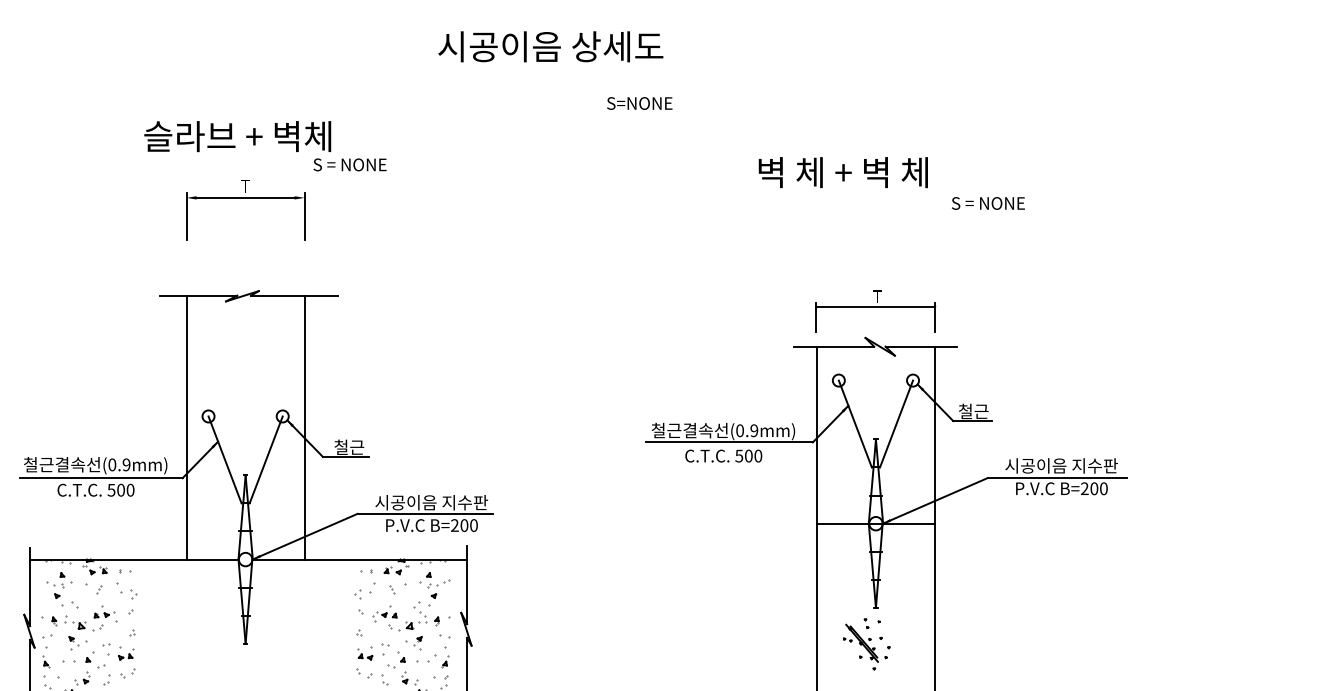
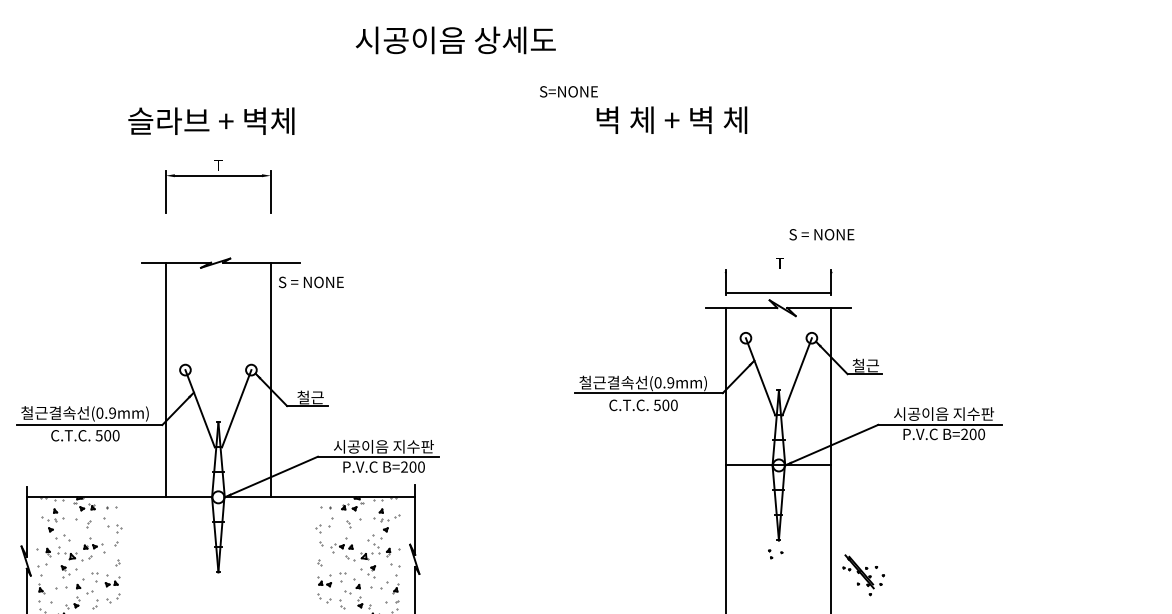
text: (550, 46) -> (455, 40), moved
text: (350, 165) -> (311, 282), moved
text: (842, 171) -> (671, 119), moved
text: (987, 203) -> (821, 234), moved
line: (875, 306) -> (778, 292), moved
part: (866, 647) -> (863, 575), moved

